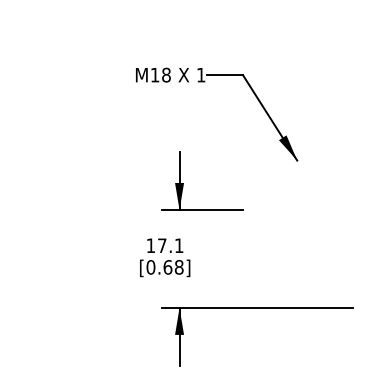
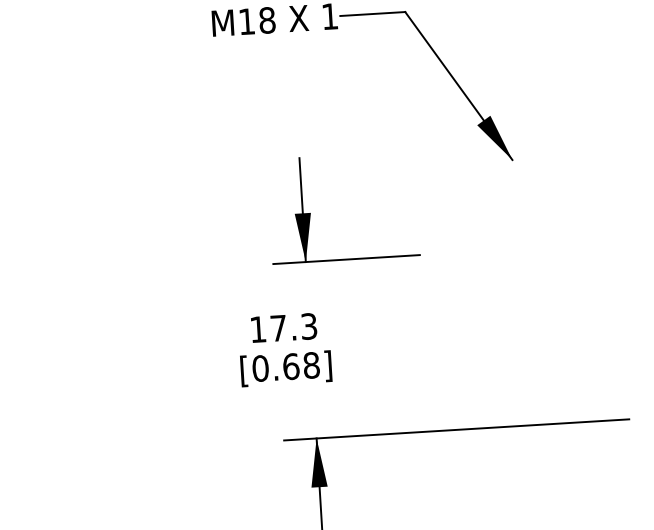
text: (179, 245) -> (309, 325), 17.1 -> 17.3

